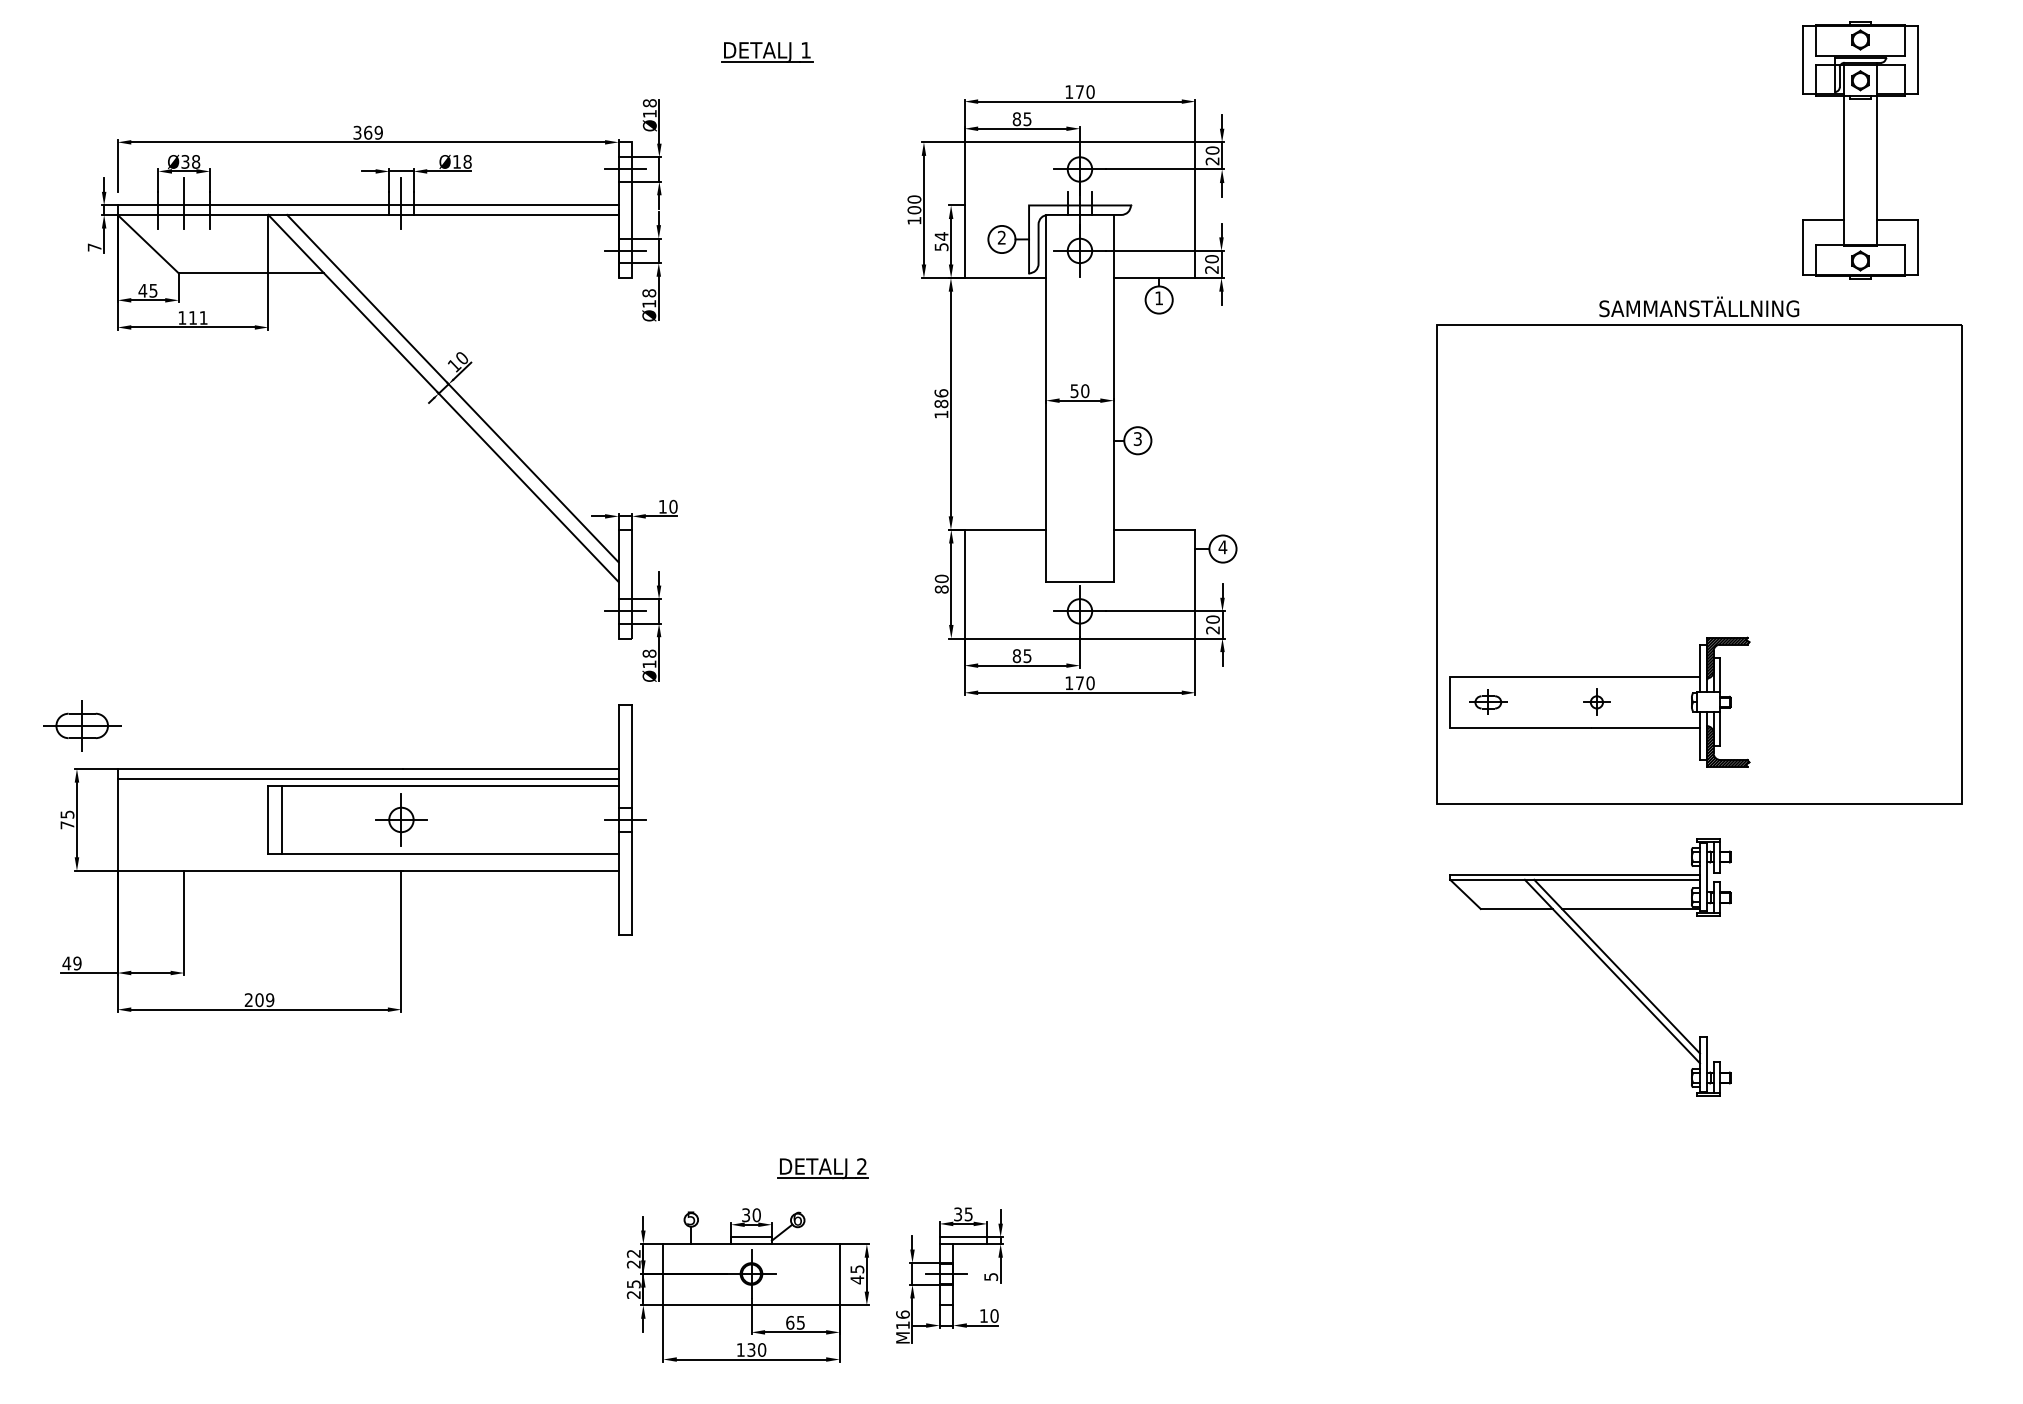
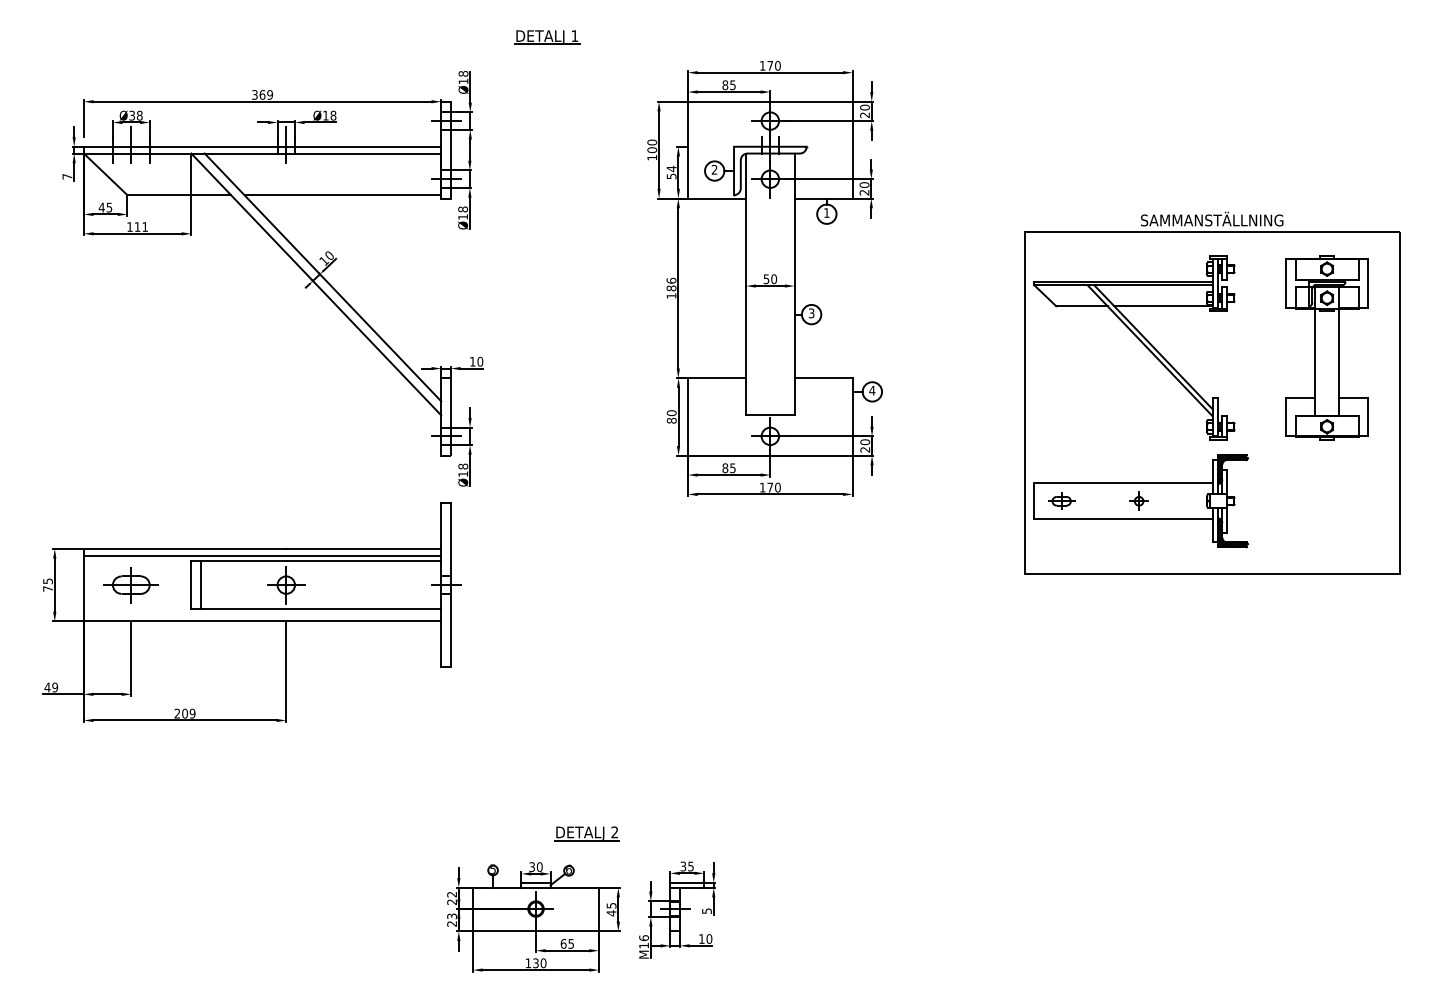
part: (1860, 150) -> (1327, 347), moved
line: (480, 273) -> (342, 195), added
part: (82, 725) -> (131, 584), moved
part: (1598, 958) -> (1140, 341), moved
text: (632, 1283) -> (451, 915), 25 -> 23

